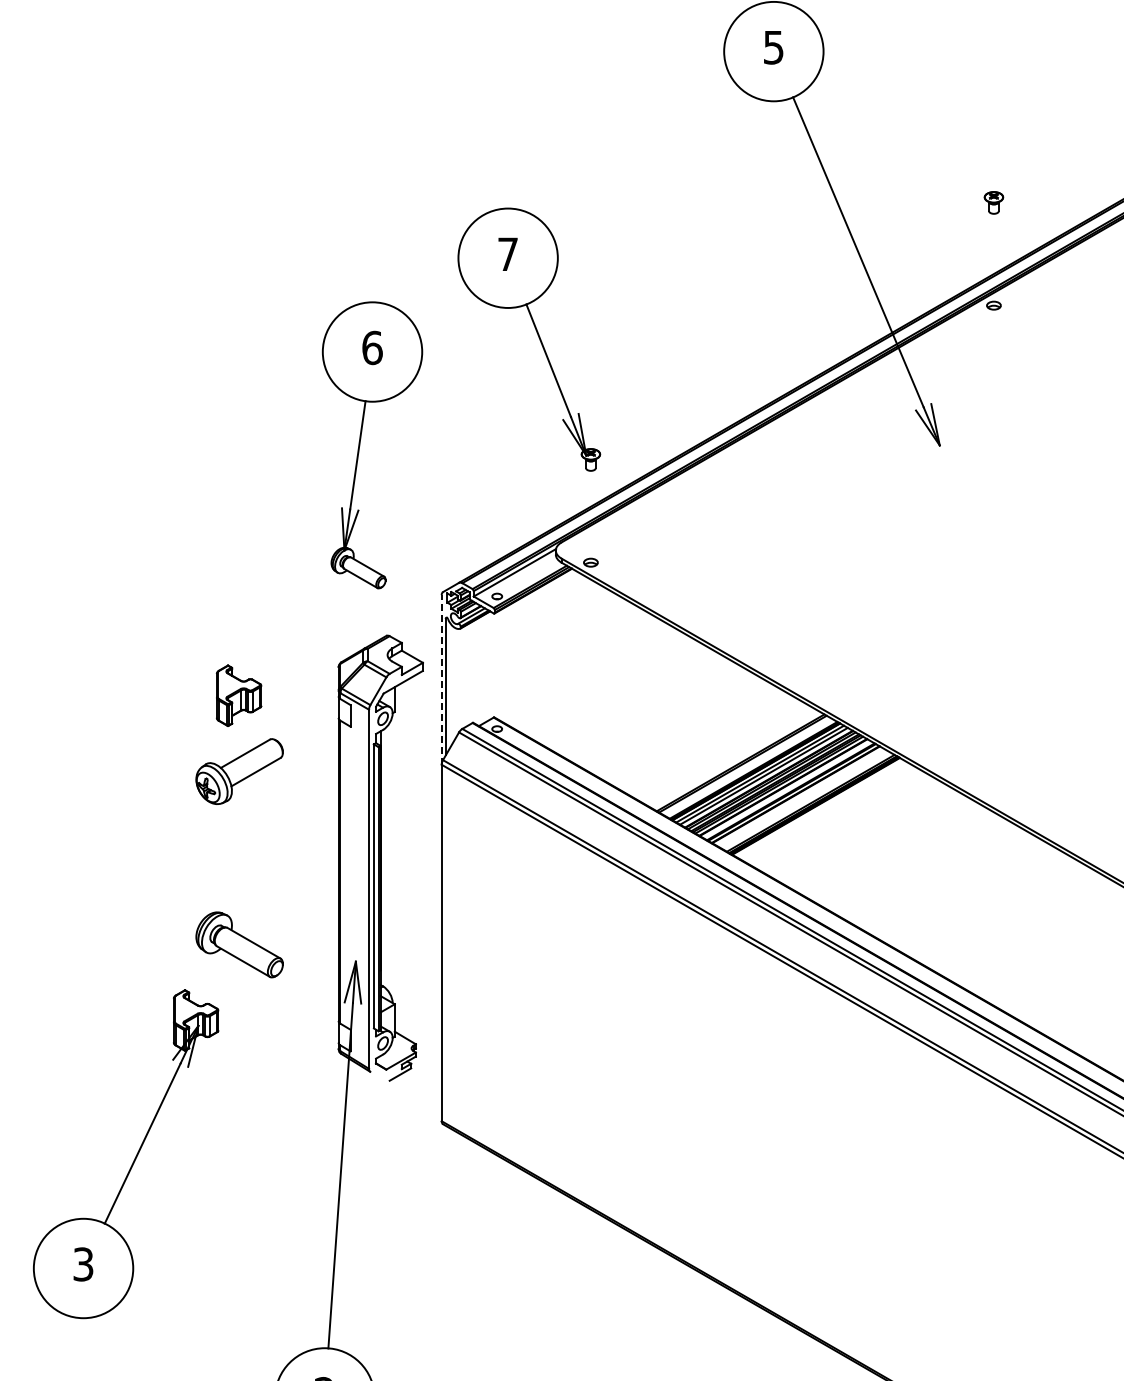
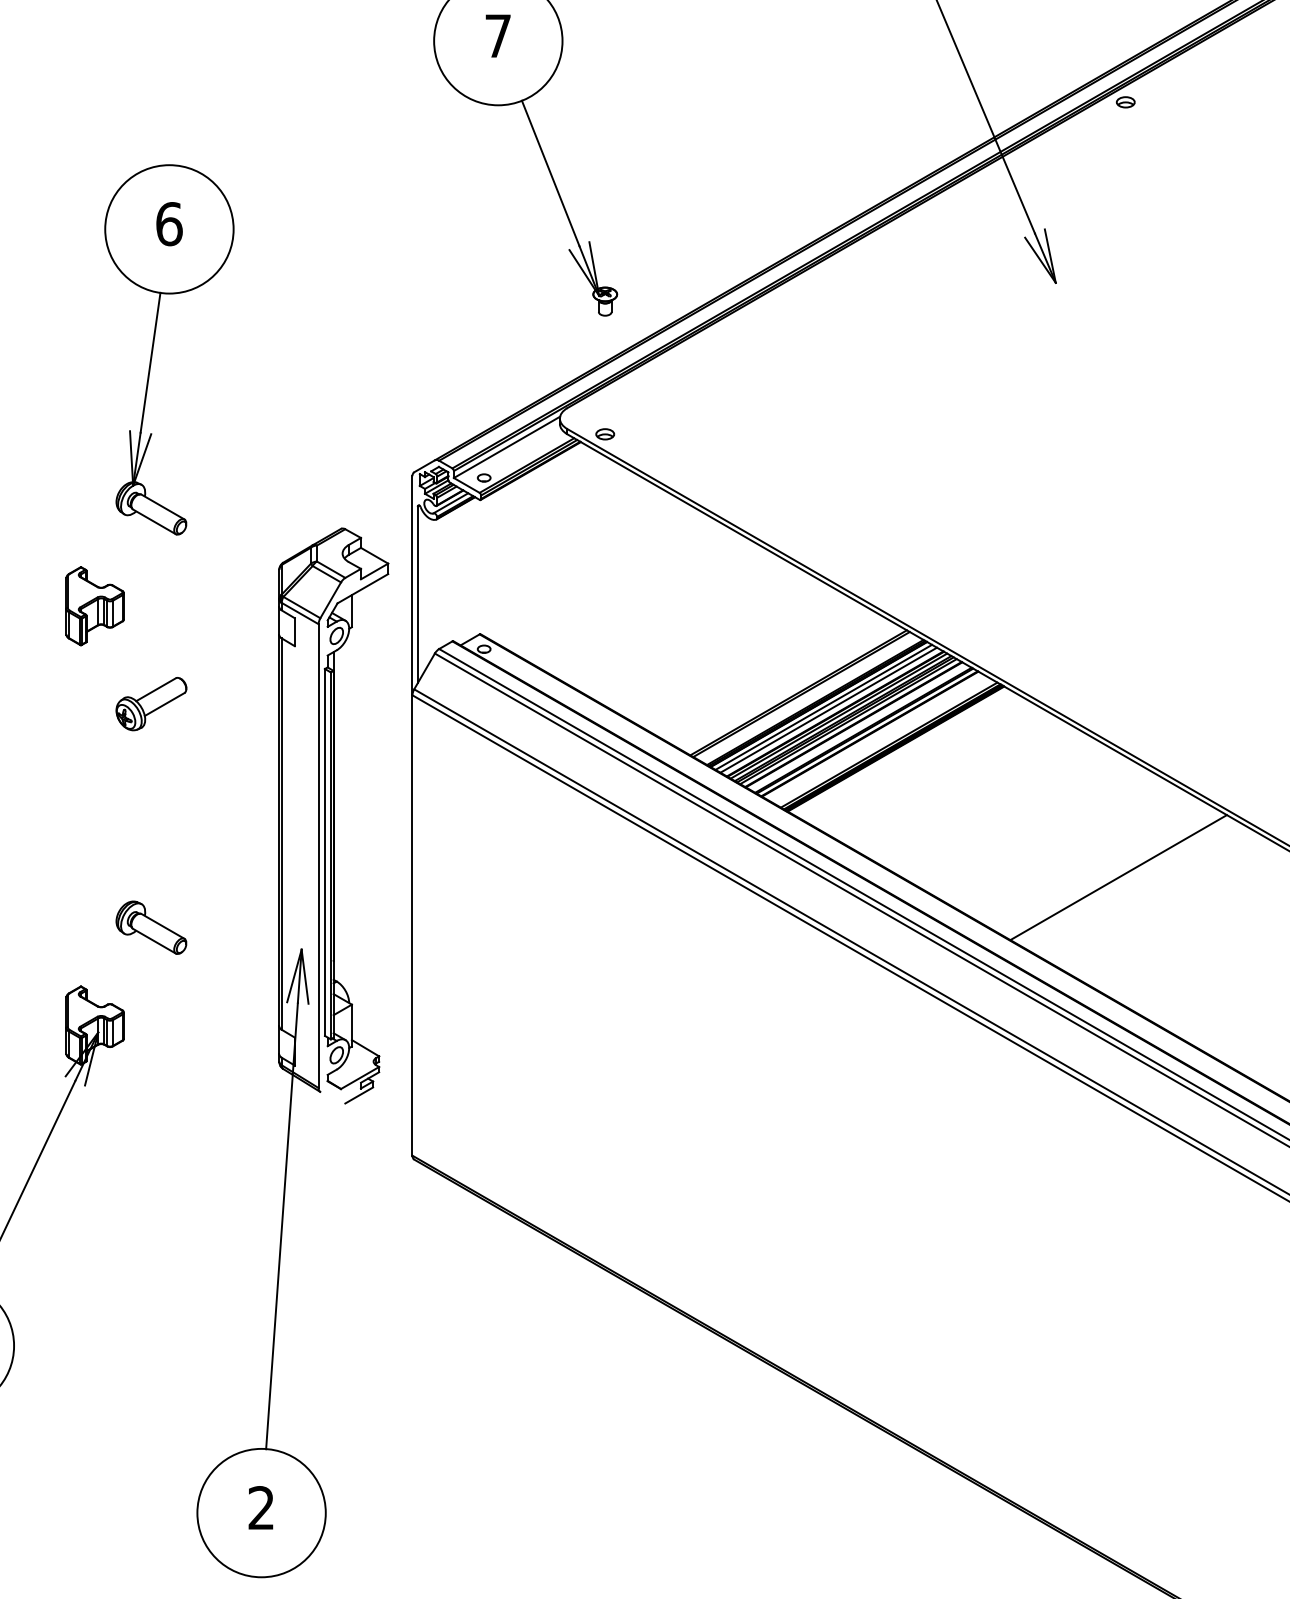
part: (360, 445) -> (153, 350), moved
line: (441, 679) -> (412, 585), dashed -> solid
part: (238, 695) -> (94, 605), moved
part: (239, 771) -> (151, 703), size x0.62
line: (988, 905) -> (1118, 877), added
part: (239, 944) -> (151, 927), size x0.62

